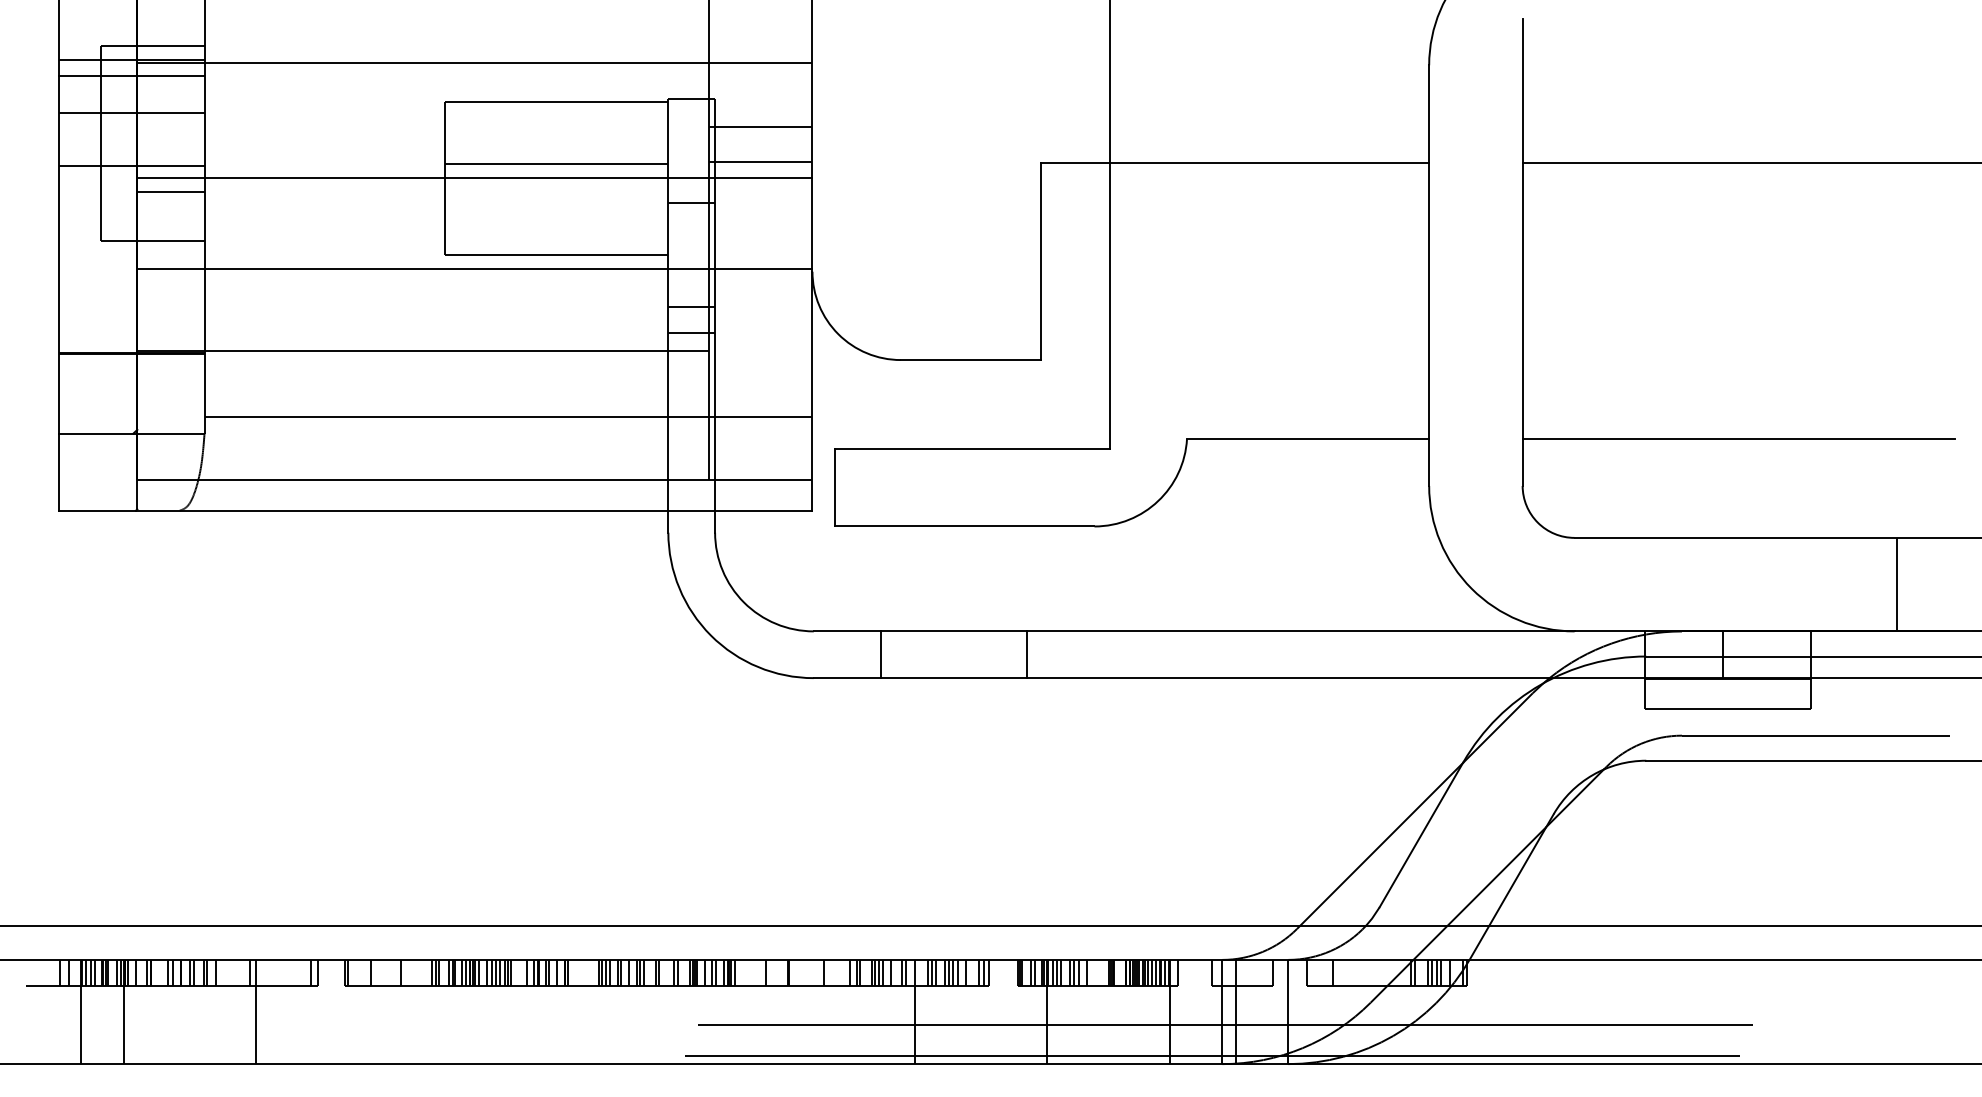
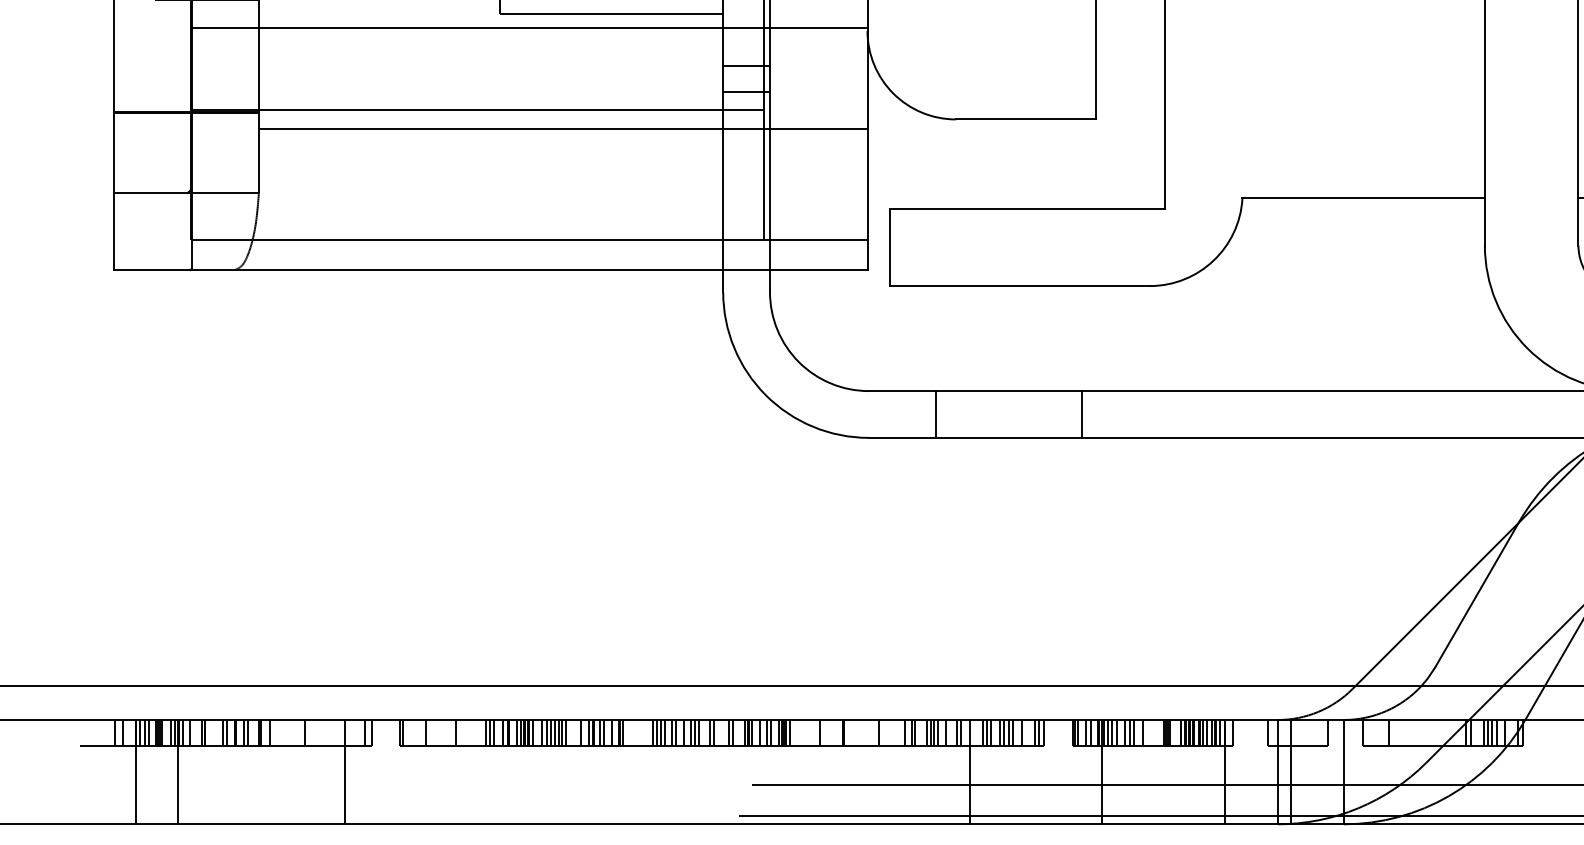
line: (508, 417) -> (563, 128), moved
line: (255, 1011) -> (344, 771), moved

